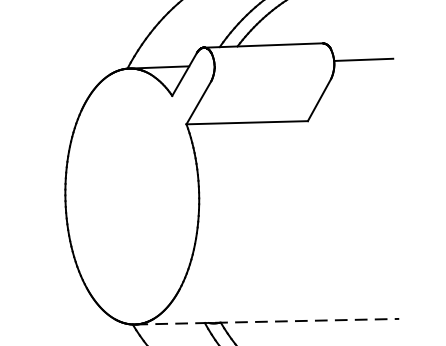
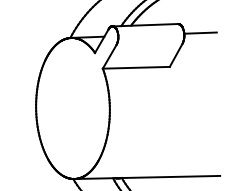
line: (267, 321) -> (147, 177), dashed -> solid

